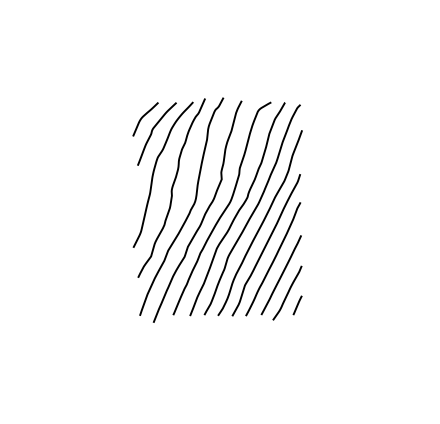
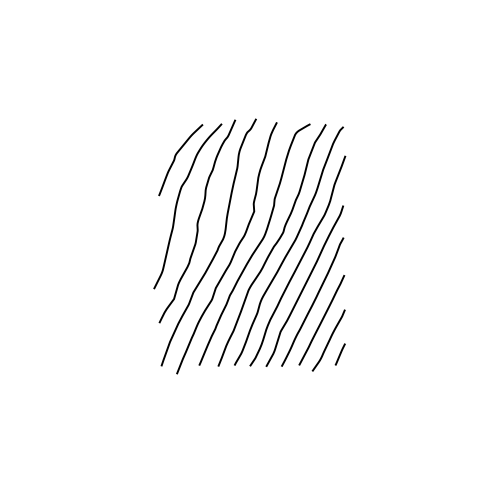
curve: (143, 117) -> (165, 141), removed

